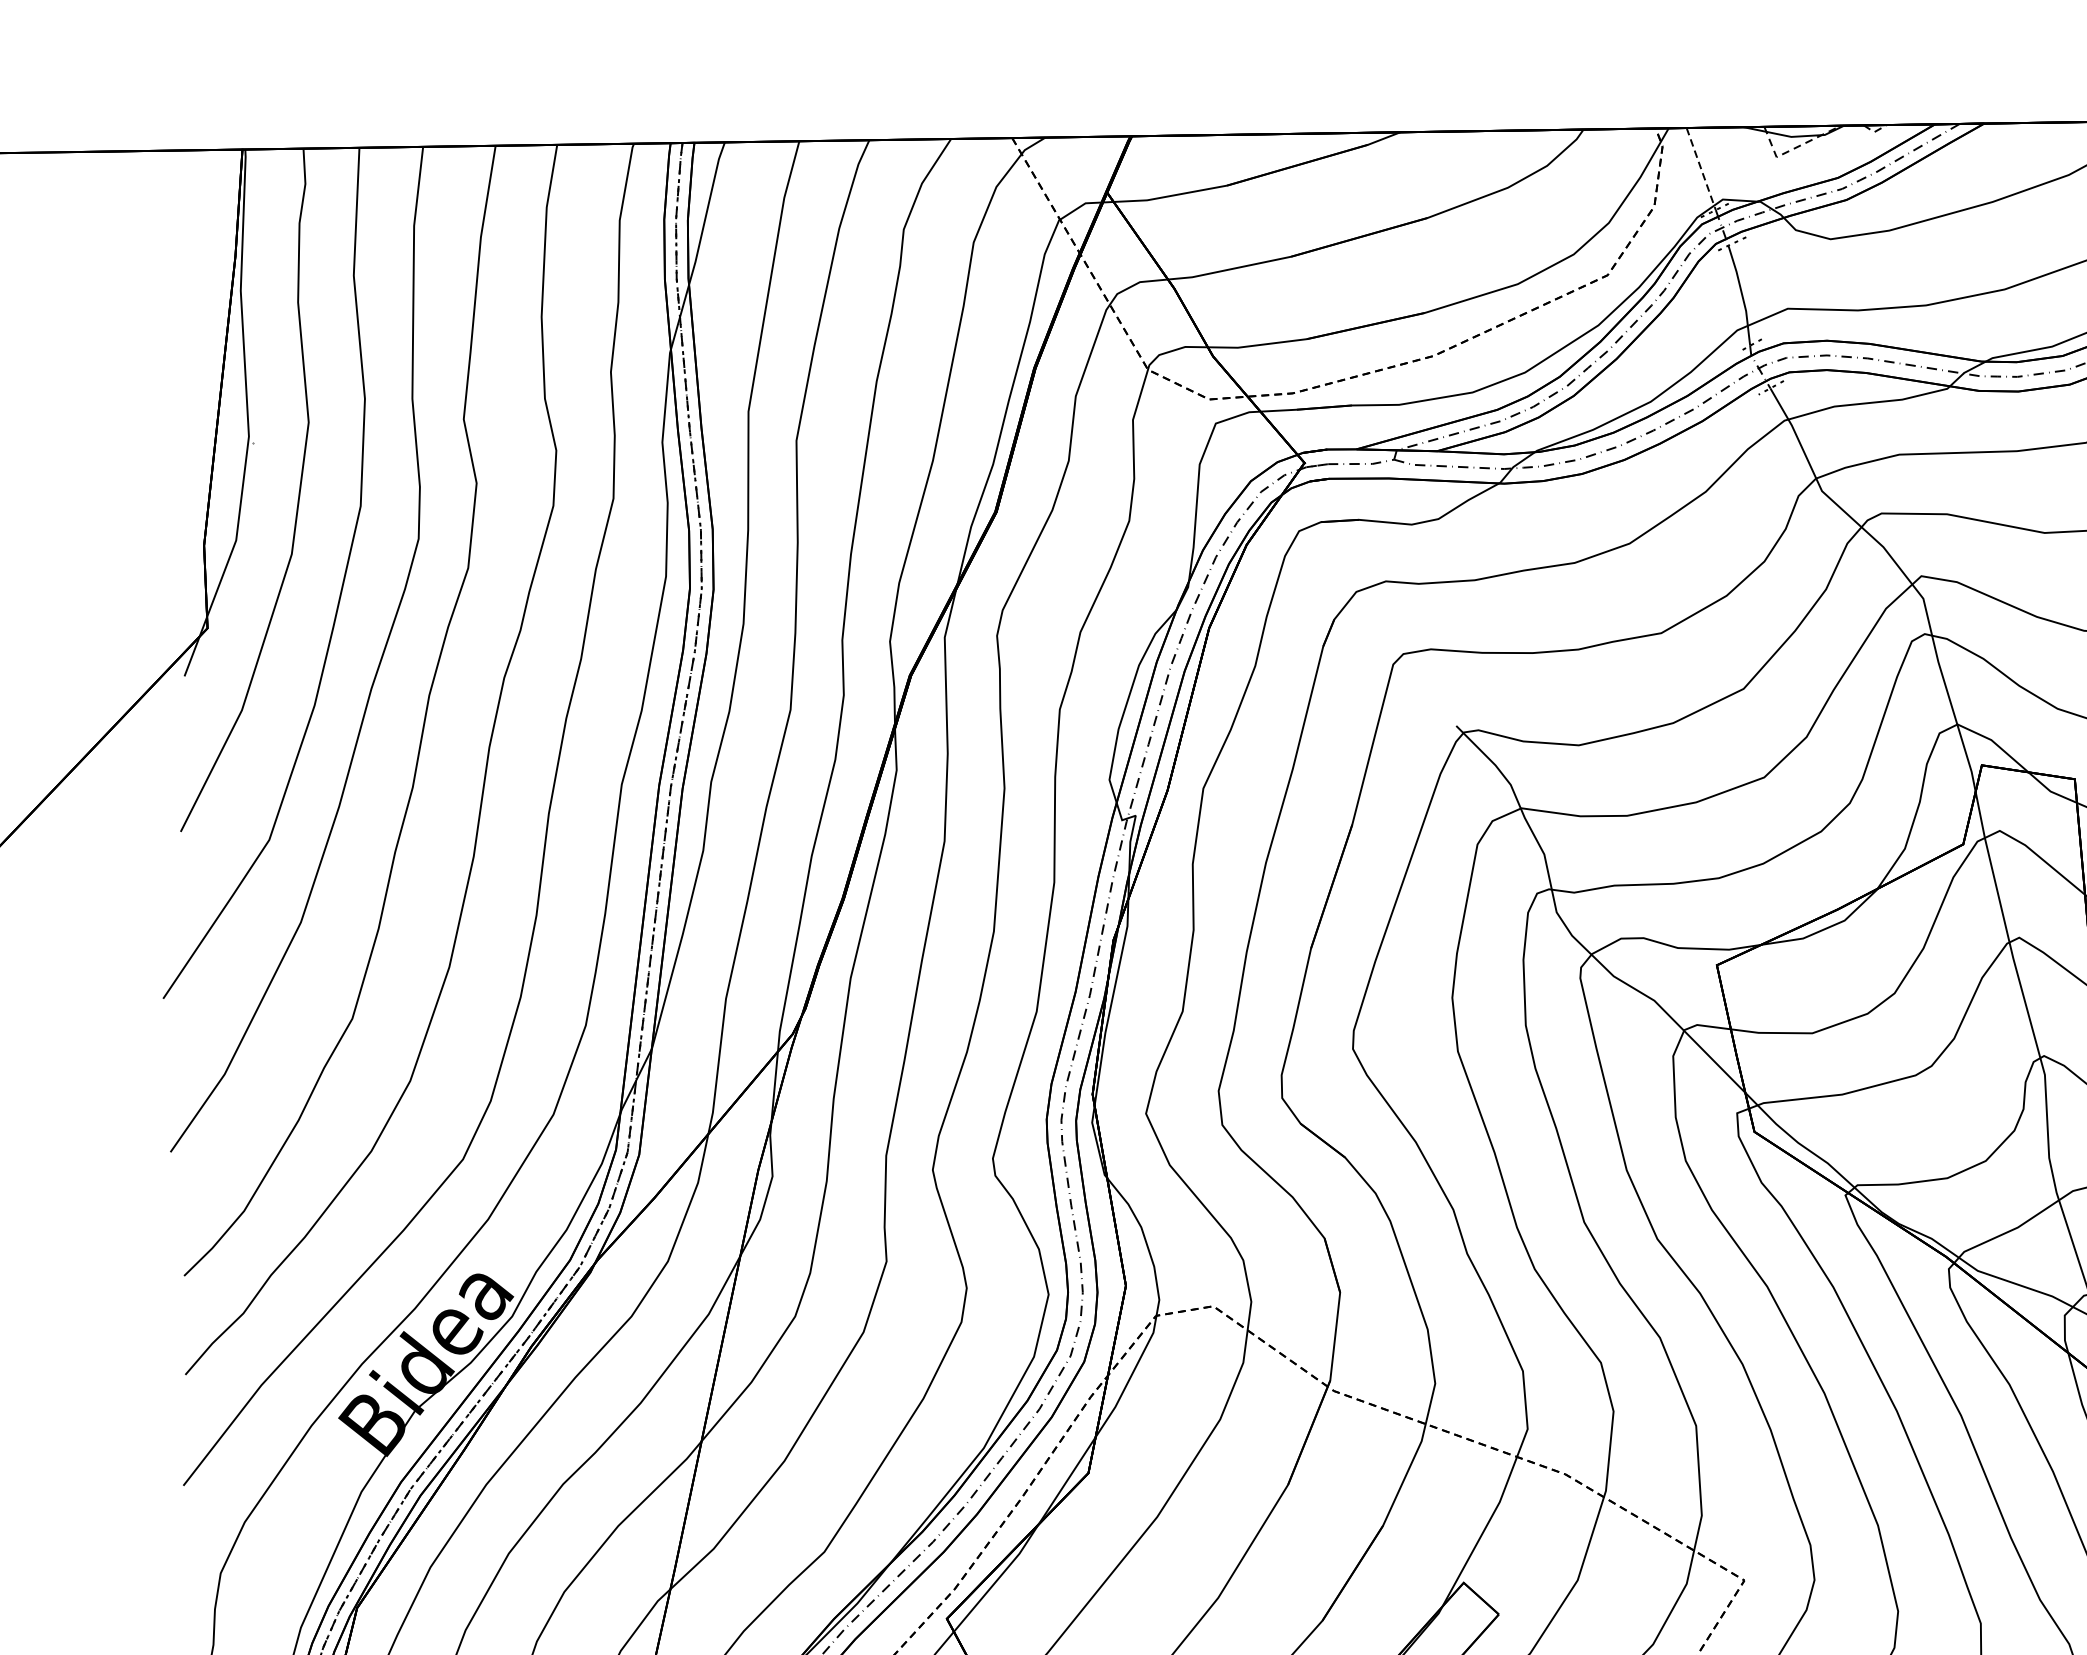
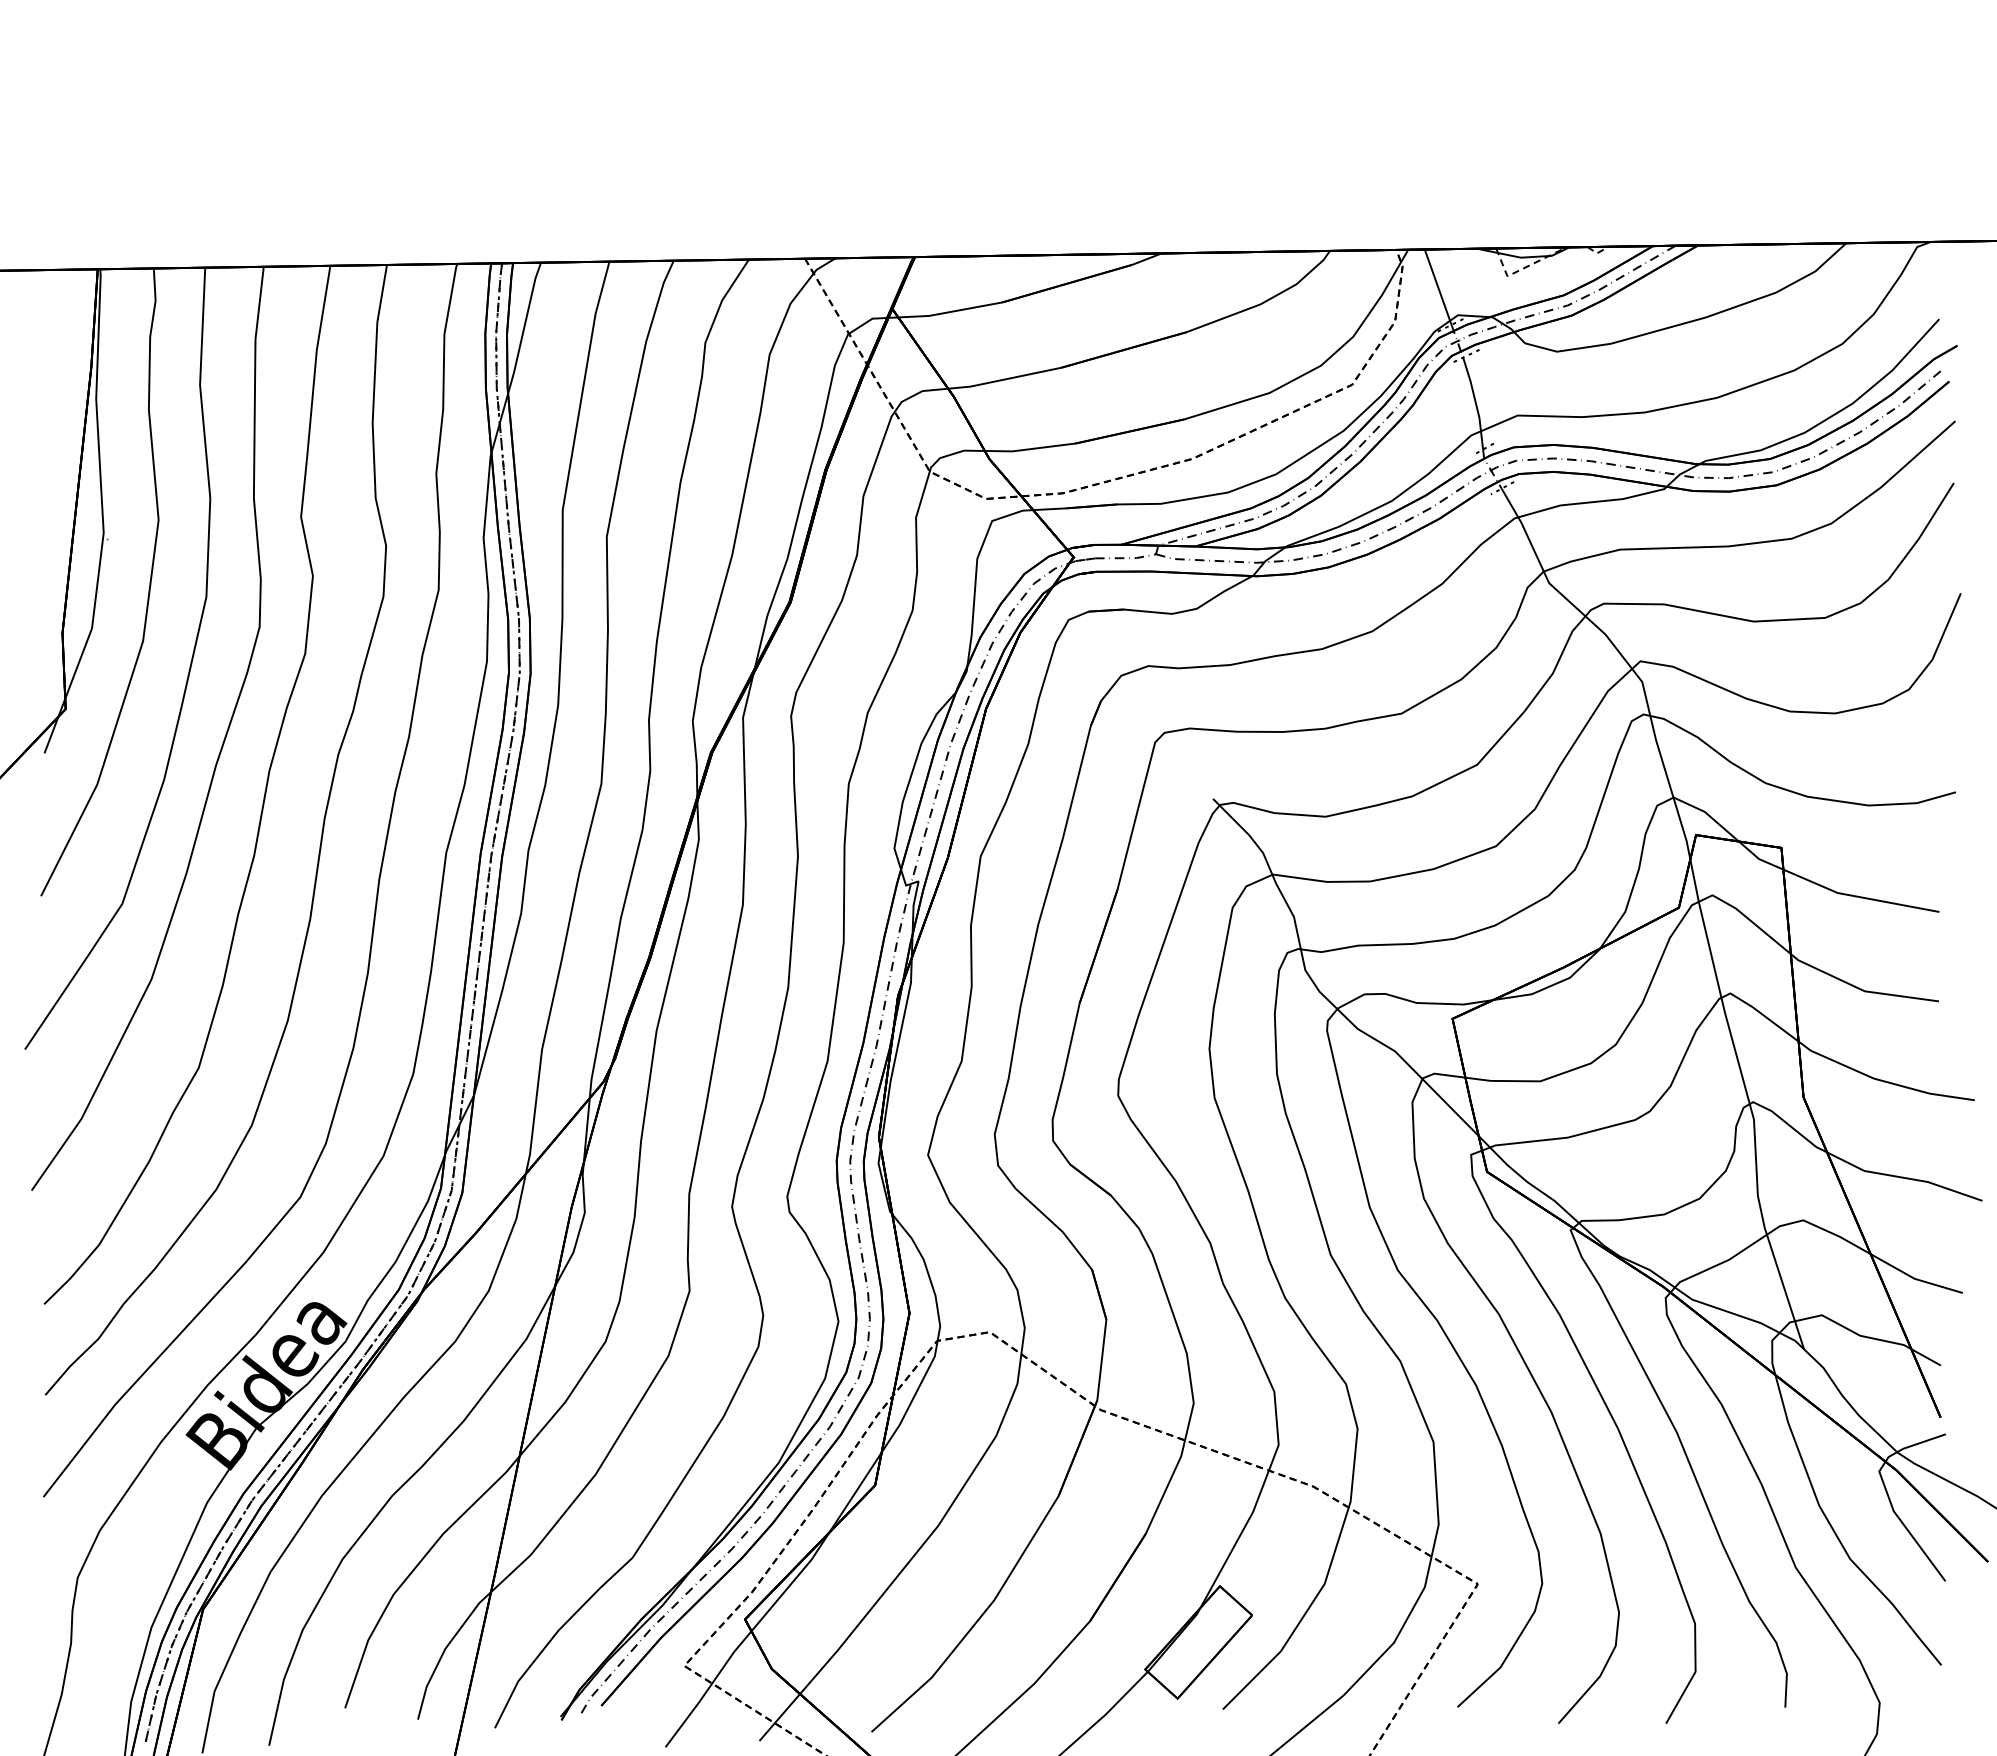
line: (1701, 169) -> (1438, 287), dashed -> solid

